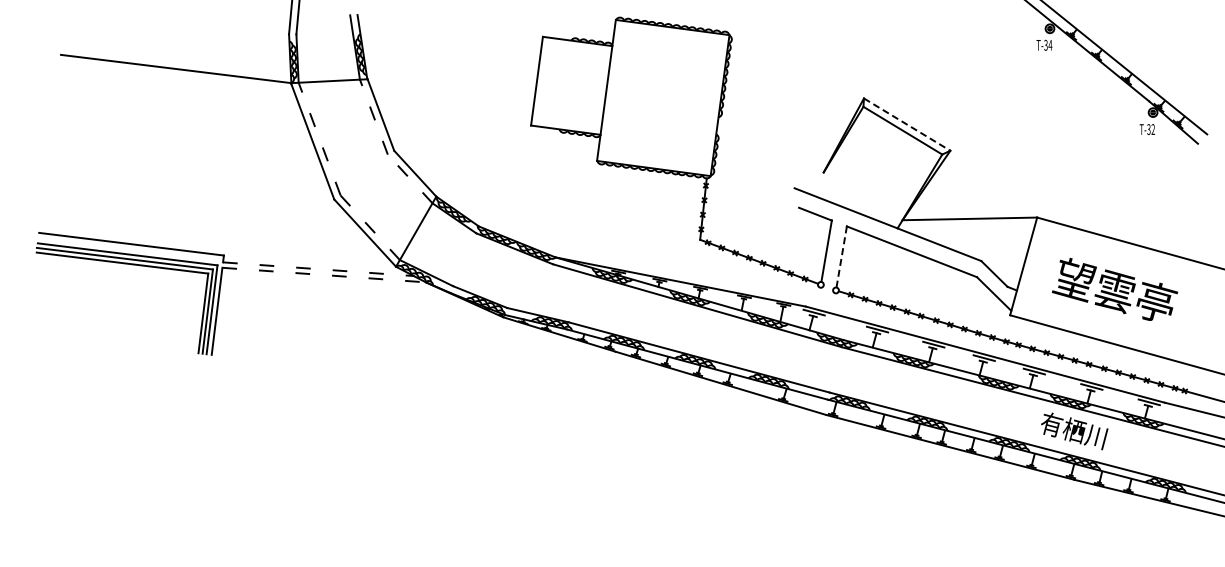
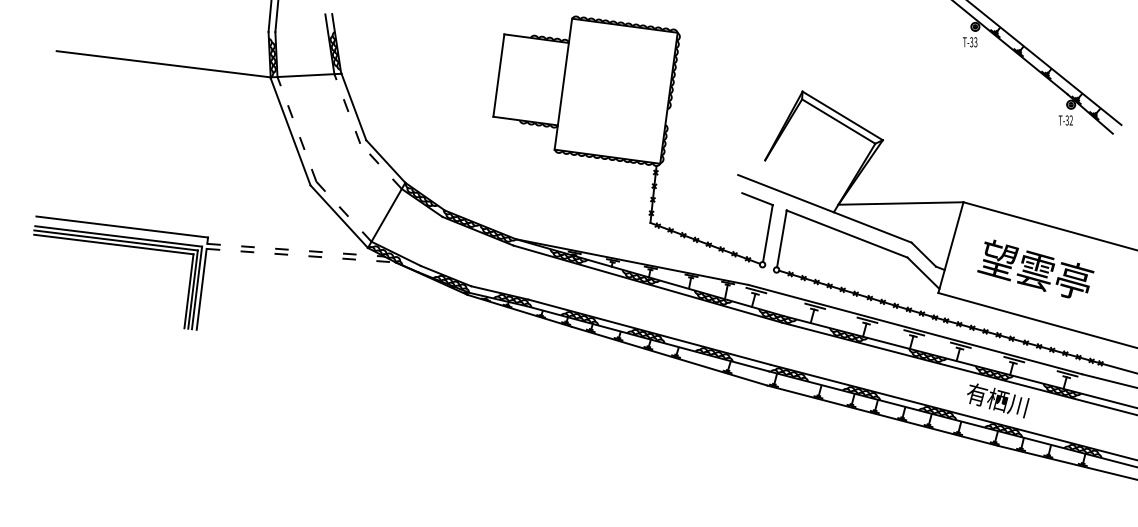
text: (1050, 44) -> (975, 41), T-34 -> T-33
line: (907, 124) -> (843, 115), dashed -> solid
line: (841, 256) -> (781, 238), dashed -> solid

